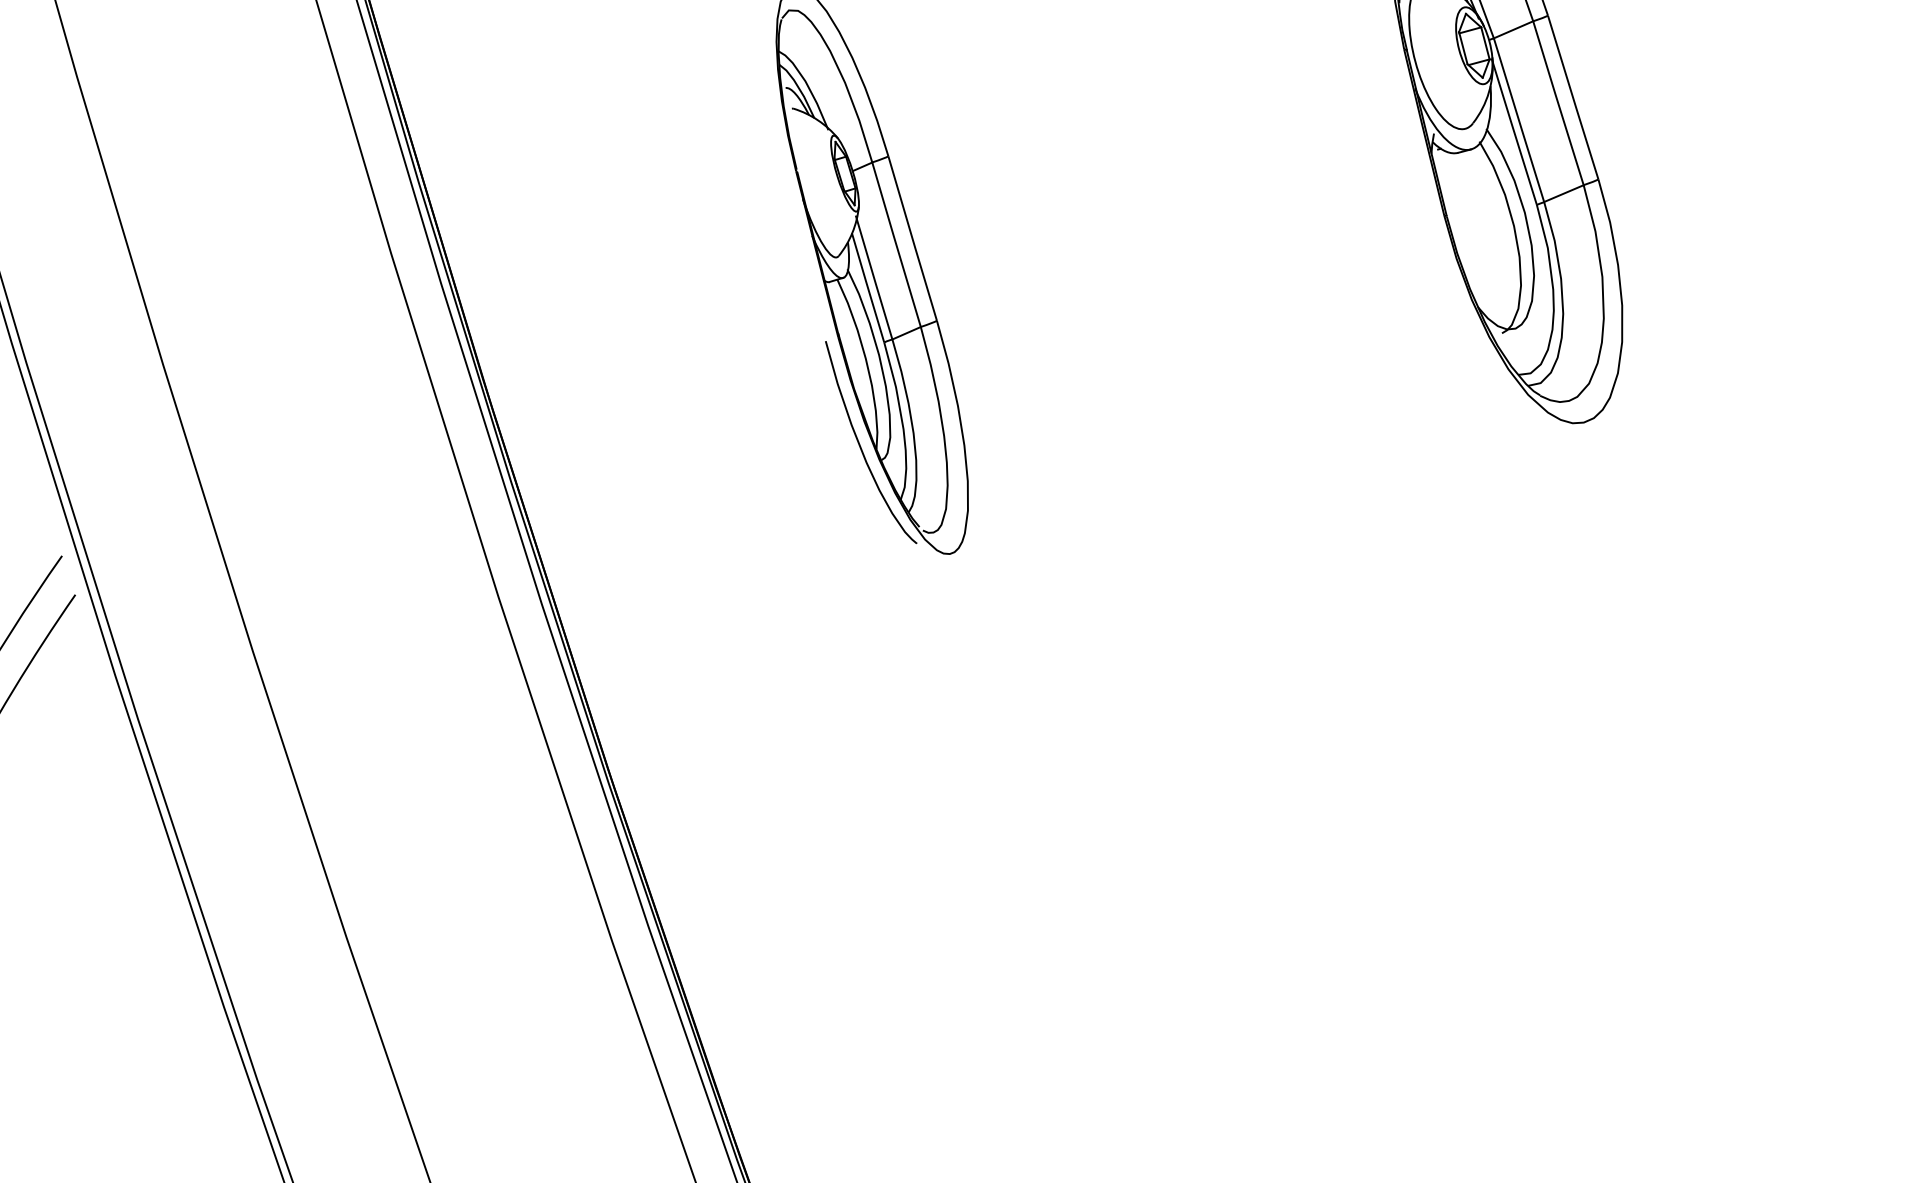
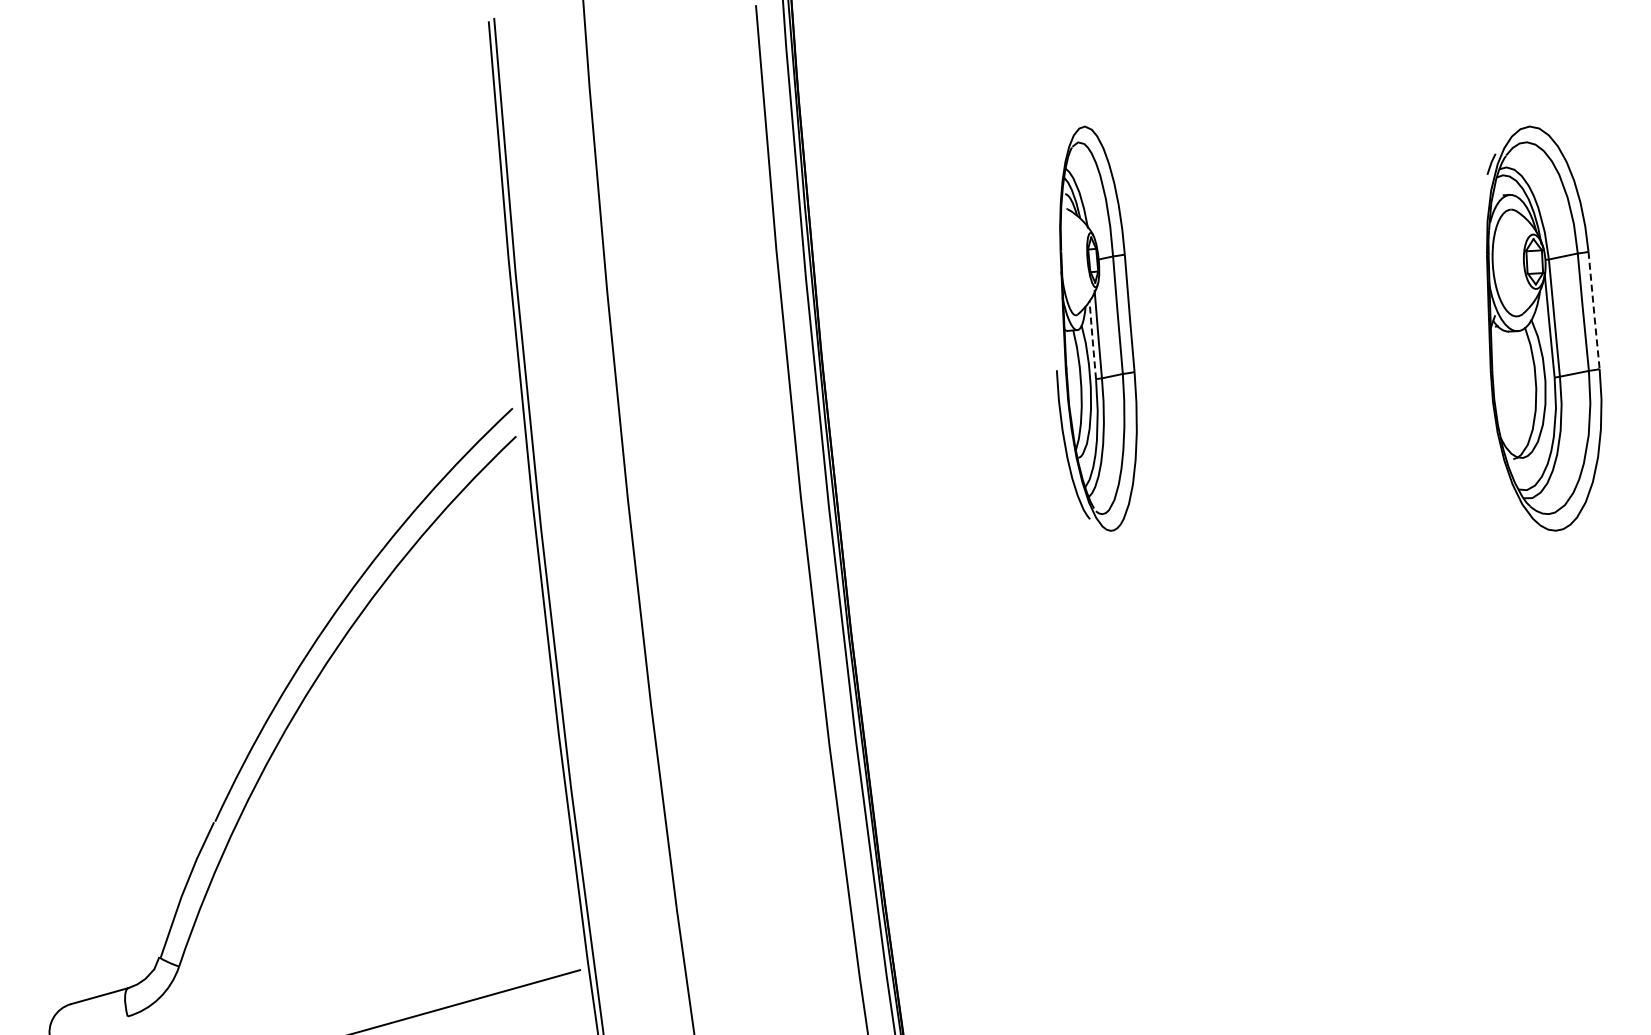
line: (1574, 98) -> (1594, 311), solid -> dashed
line: (867, 286) -> (1092, 339), solid -> dashed

